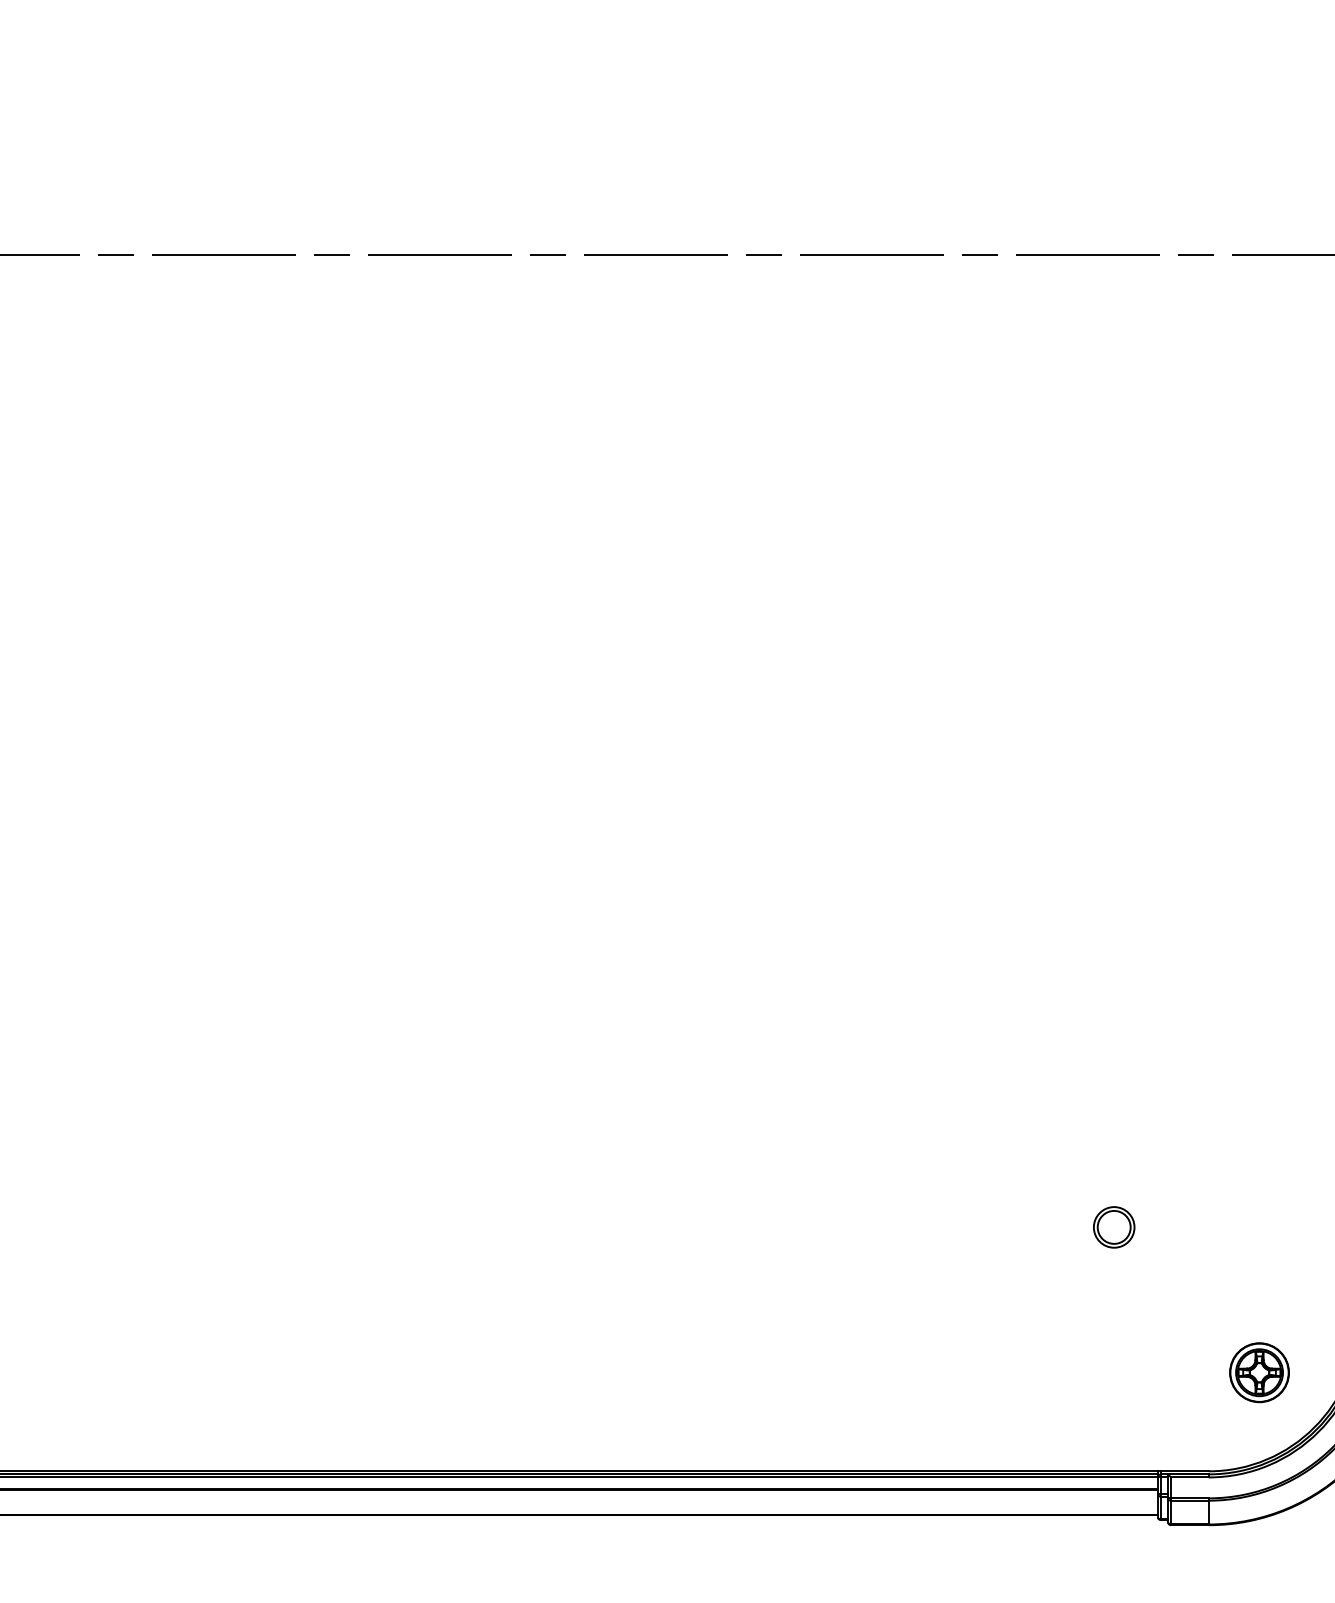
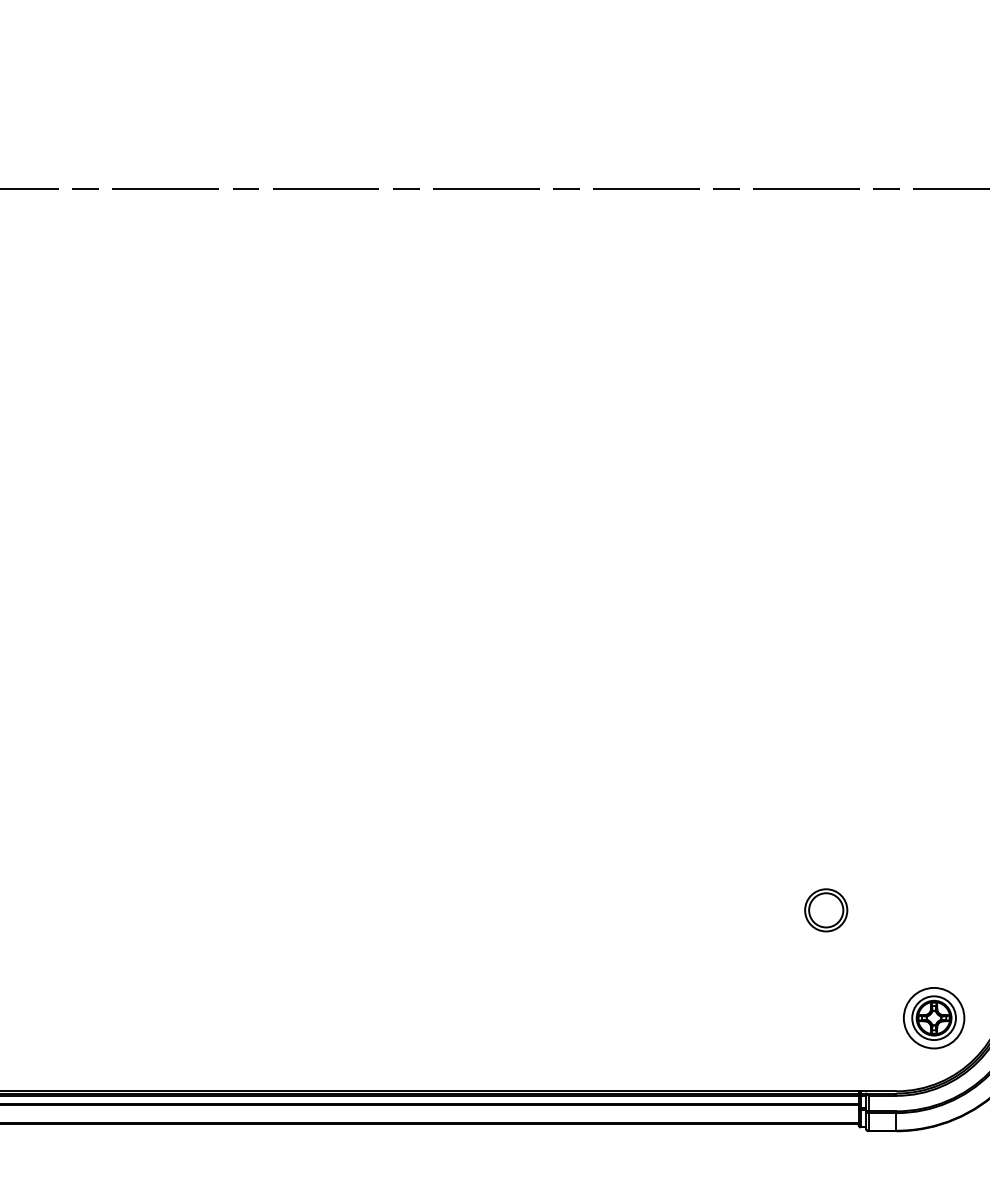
part: (1114, 1227) -> (826, 910), size x1.4
circle: (1259, 1372) -> (934, 1018), size x1.4

